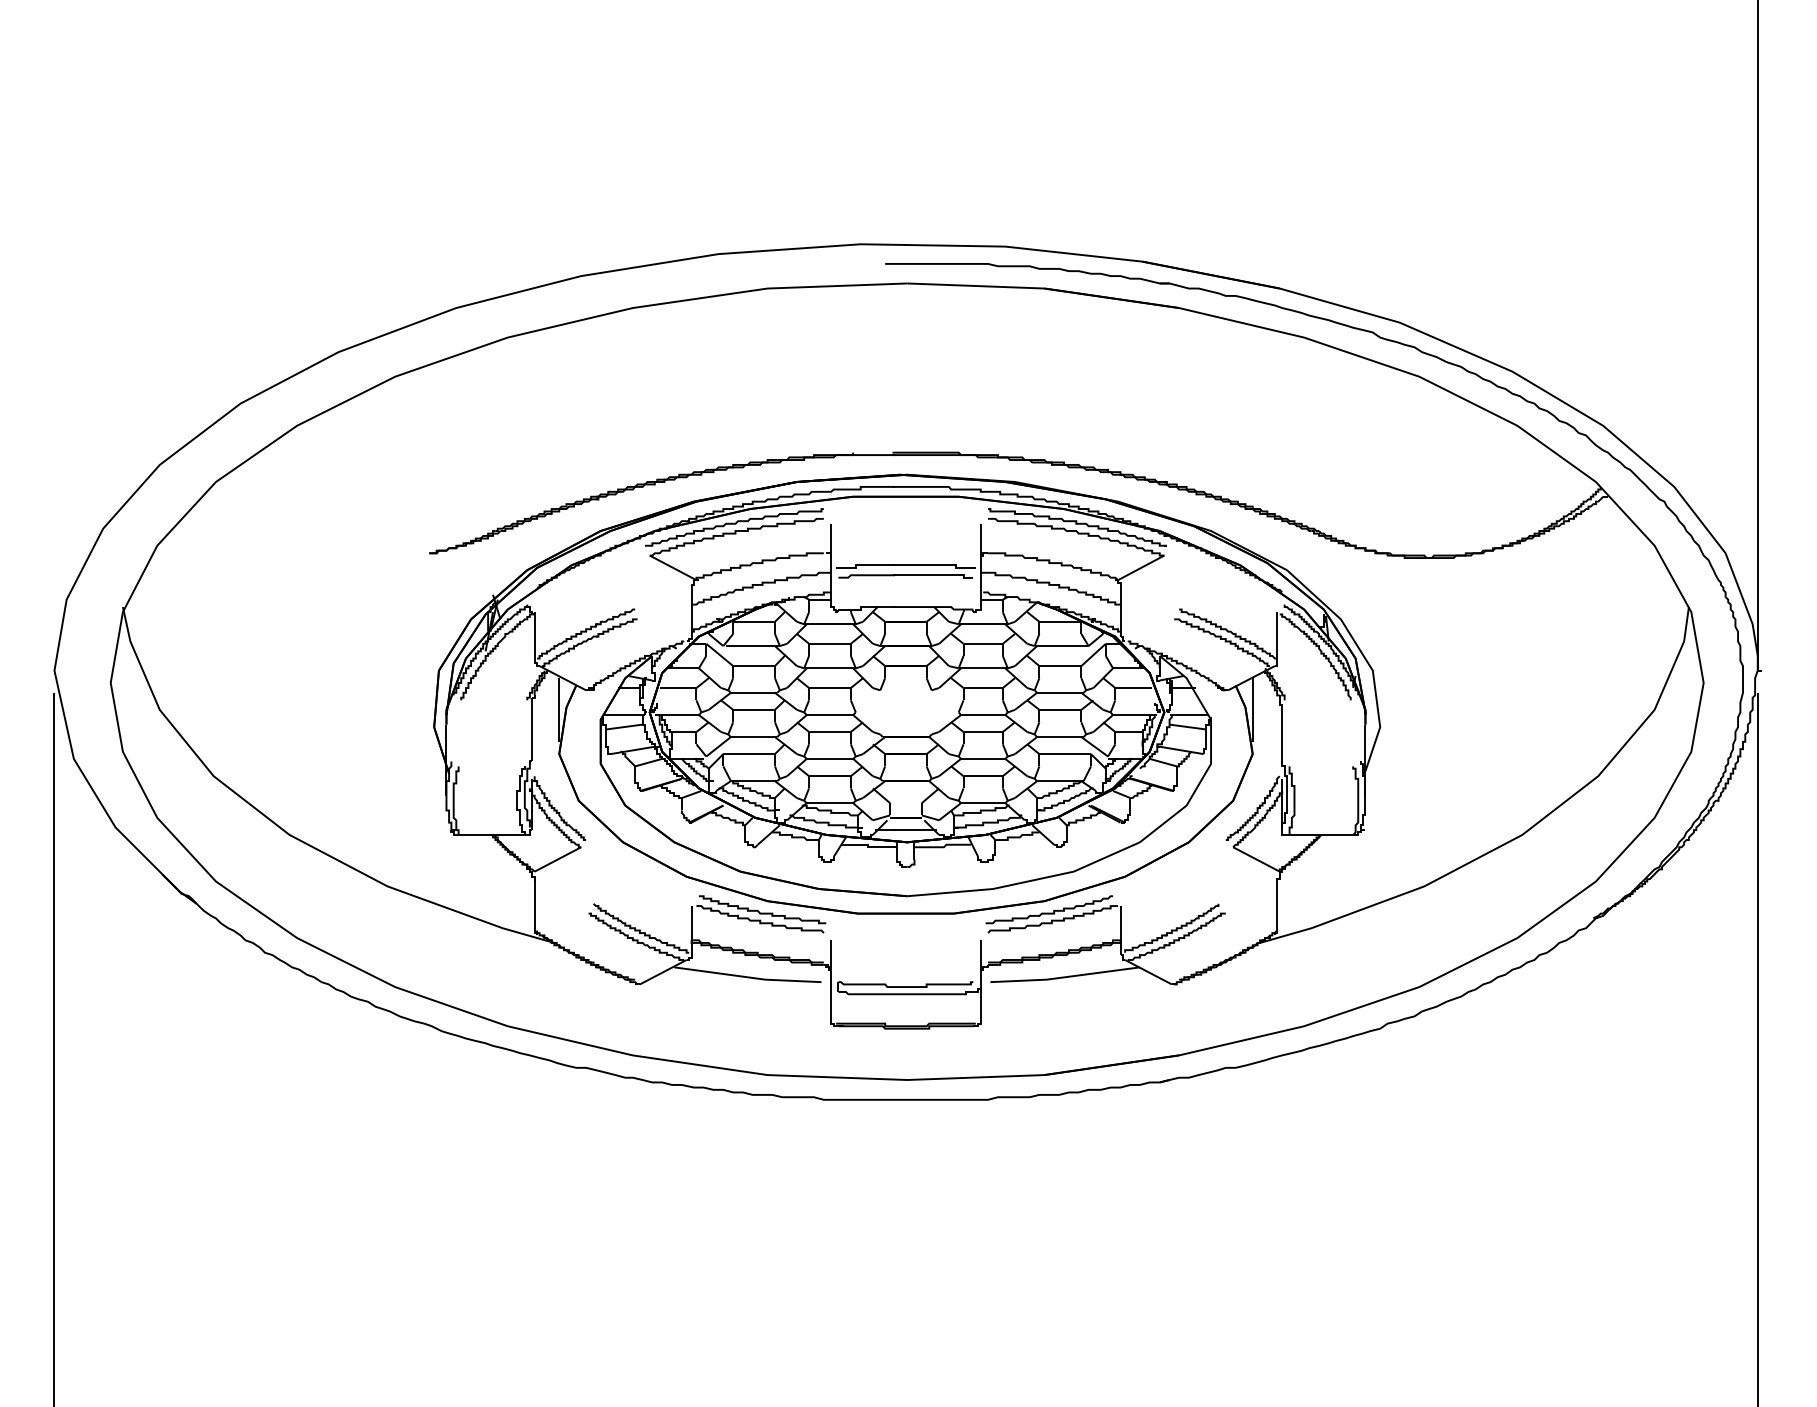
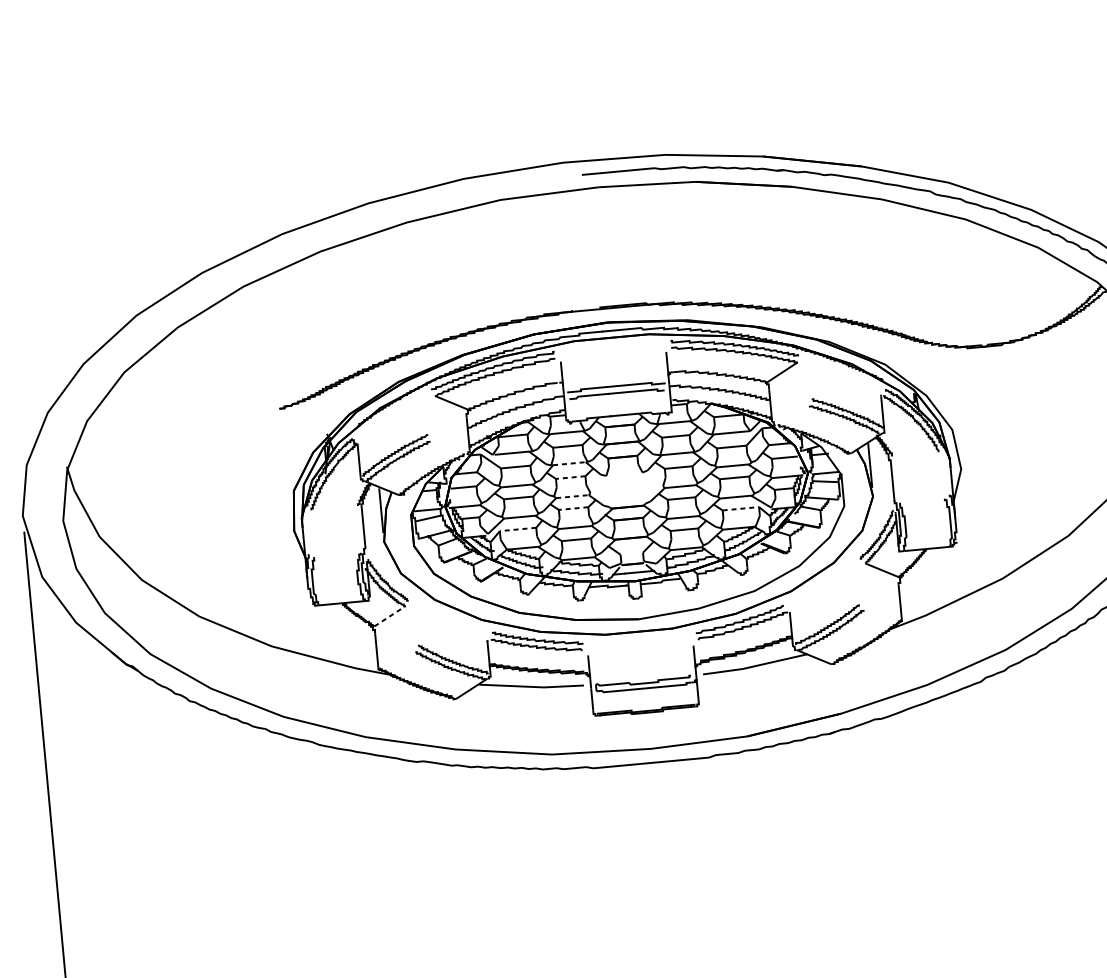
line: (830, 668) -> (569, 463), solid -> dashed
line: (829, 688) -> (570, 477), solid -> dashed
line: (830, 715) -> (572, 496), solid -> dashed
line: (829, 731) -> (573, 508), solid -> dashed
line: (749, 754) -> (518, 529), solid -> dashed
line: (1065, 754) -> (741, 509), solid -> dashed
line: (558, 859) -> (390, 616), solid -> dashed

